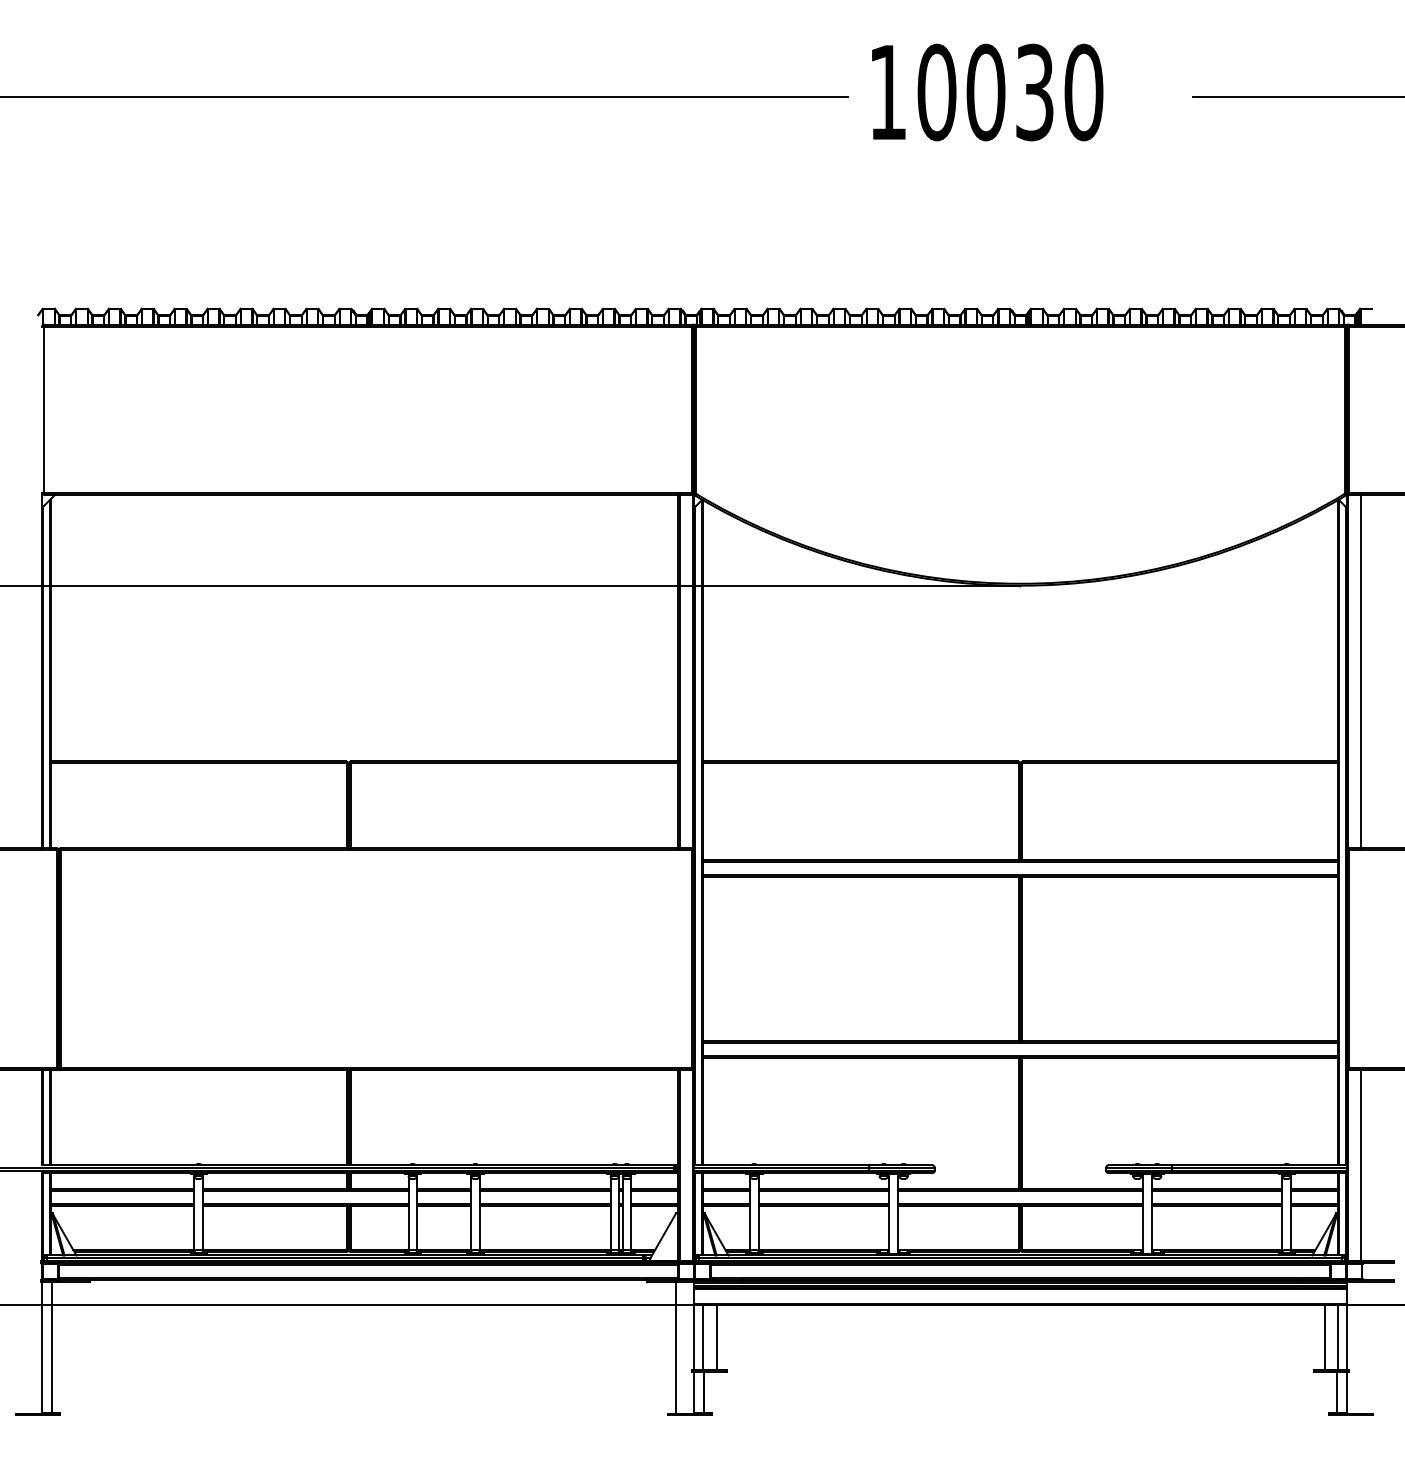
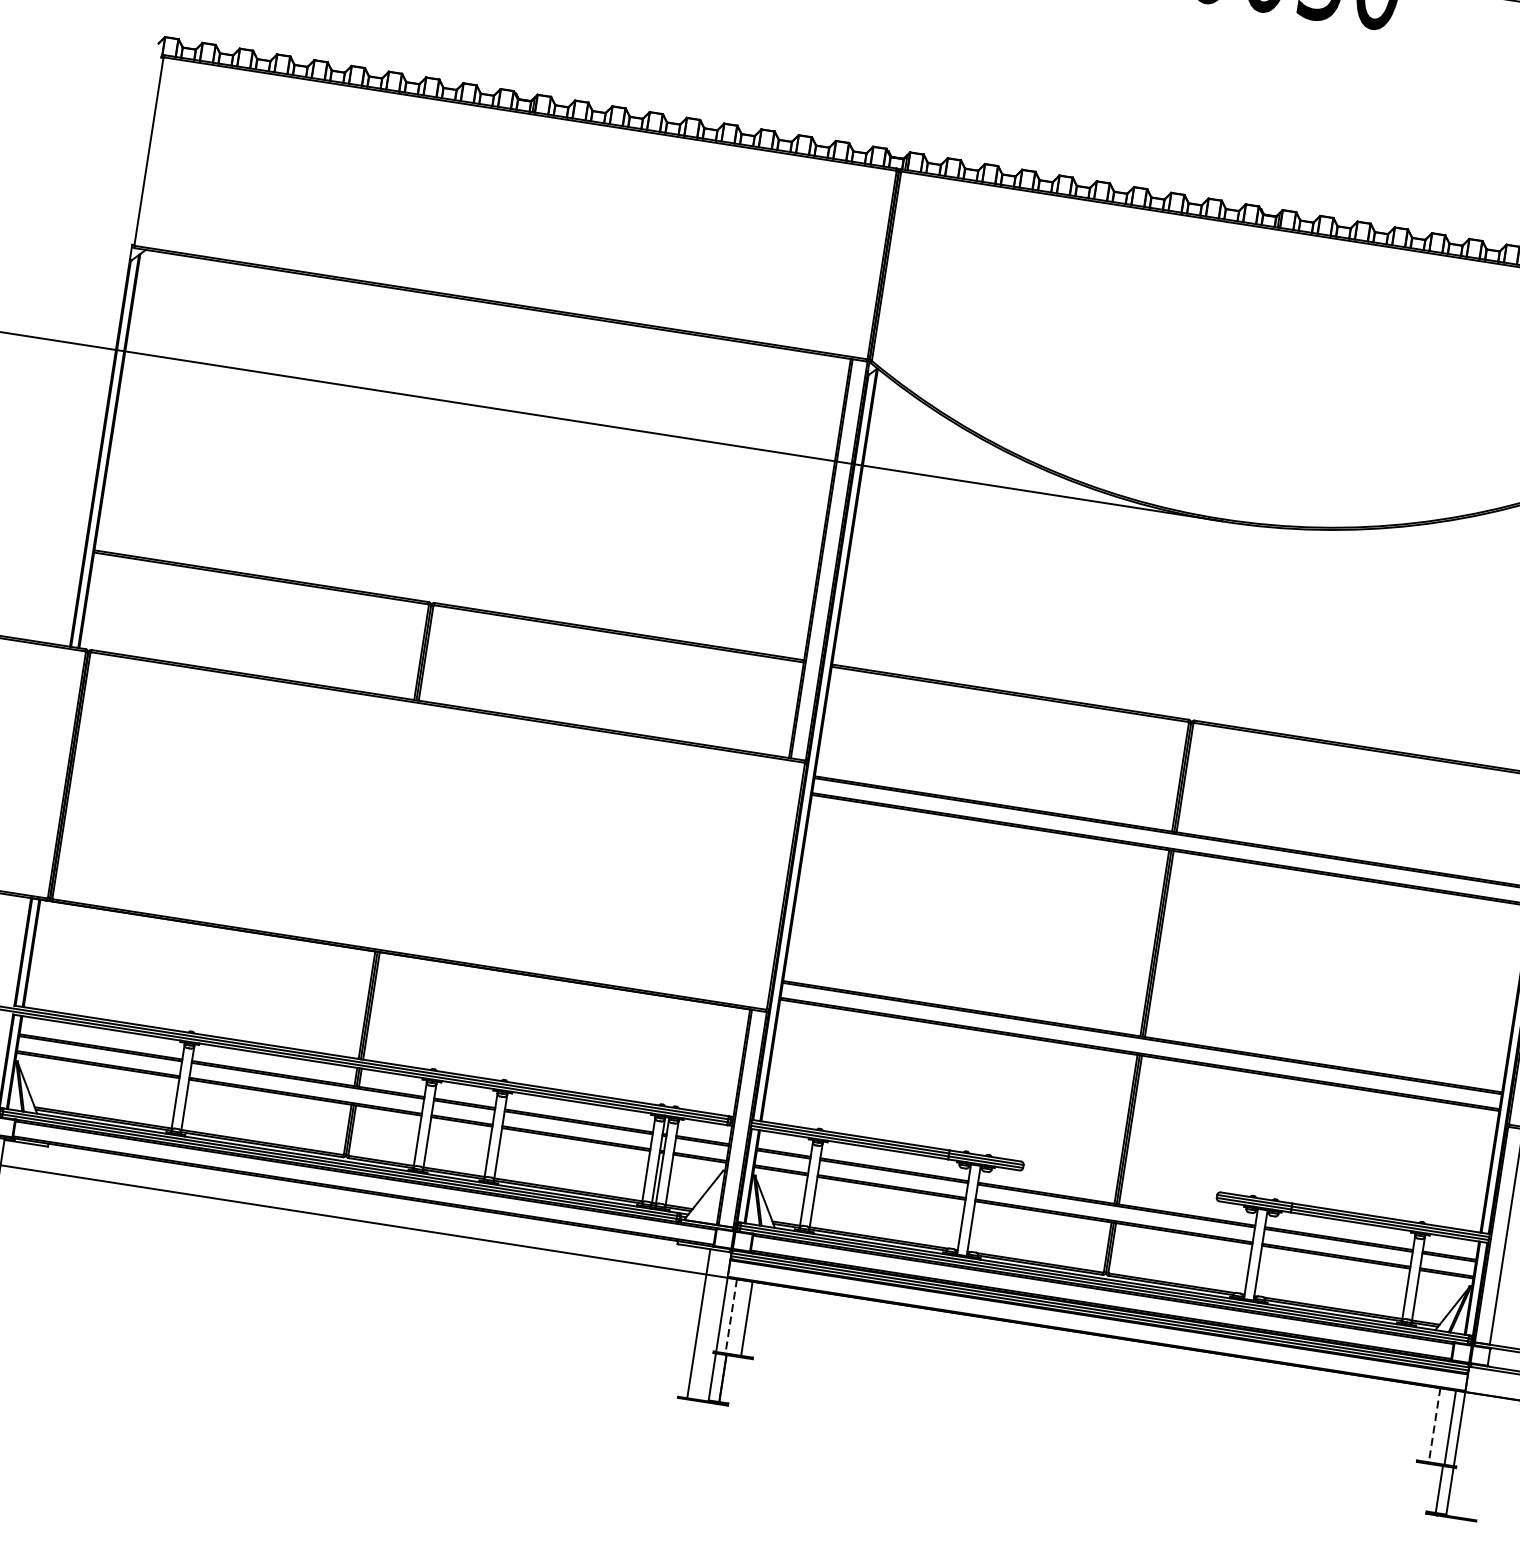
line: (702, 1337) -> (731, 1316), solid -> dashed
line: (1324, 1337) -> (1434, 1425), solid -> dashed

